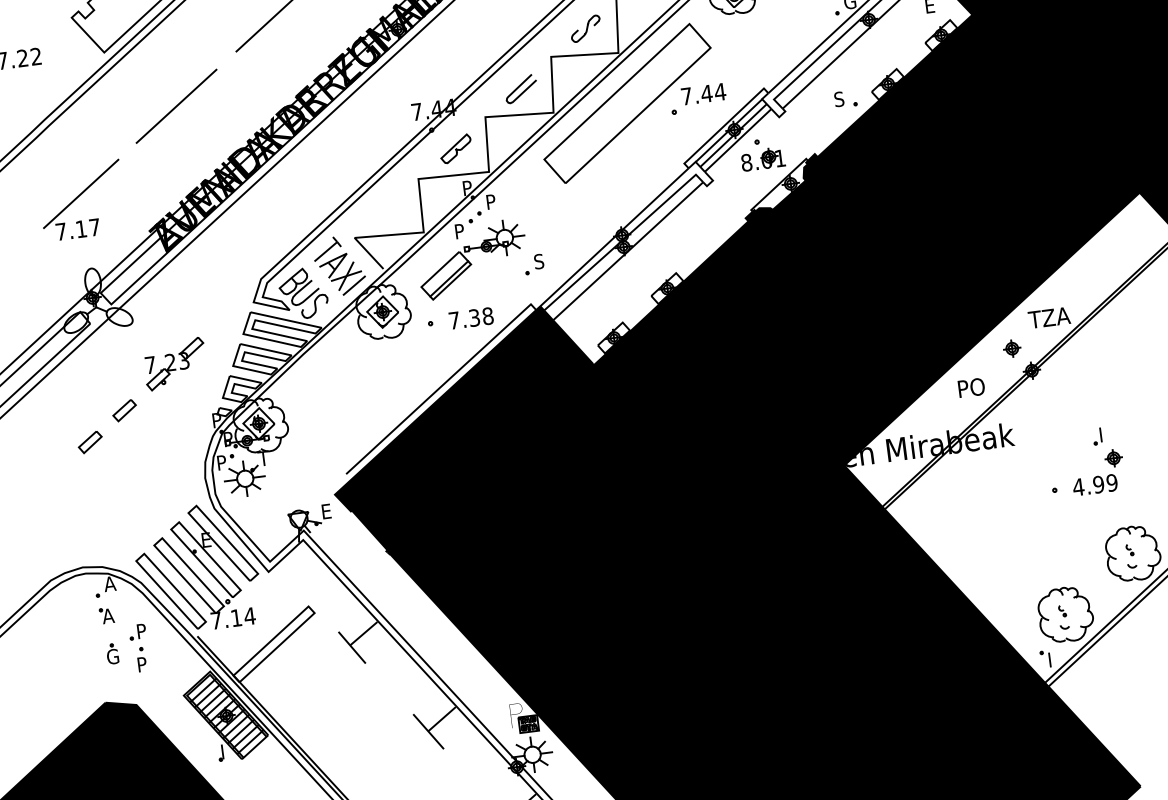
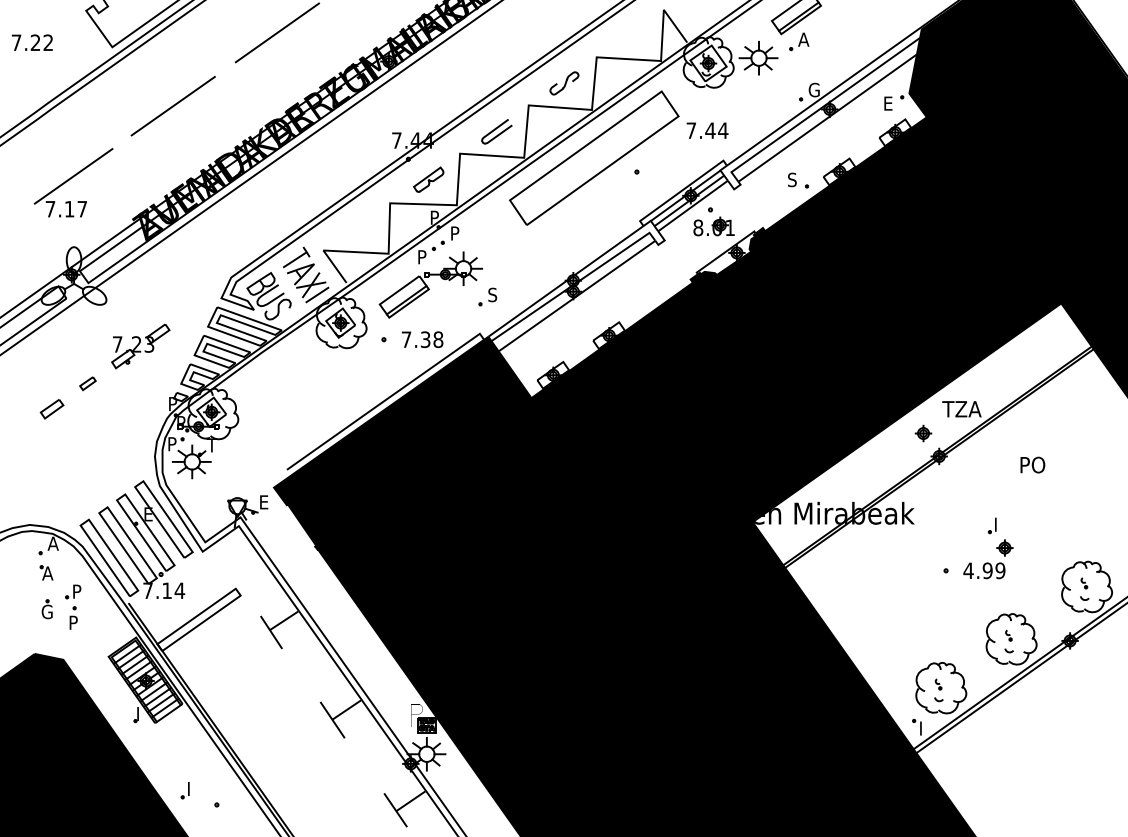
text: (703, 93) -> (707, 130), moved
text: (971, 387) -> (1032, 464), moved
part: (124, 410) -> (87, 383), size x0.7

